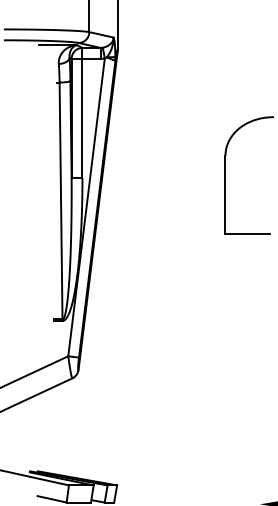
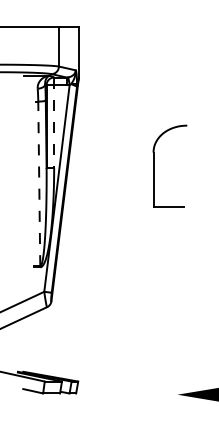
line: (82, 114) -> (54, 123), solid -> dashed
line: (61, 200) -> (39, 183), solid -> dashed

